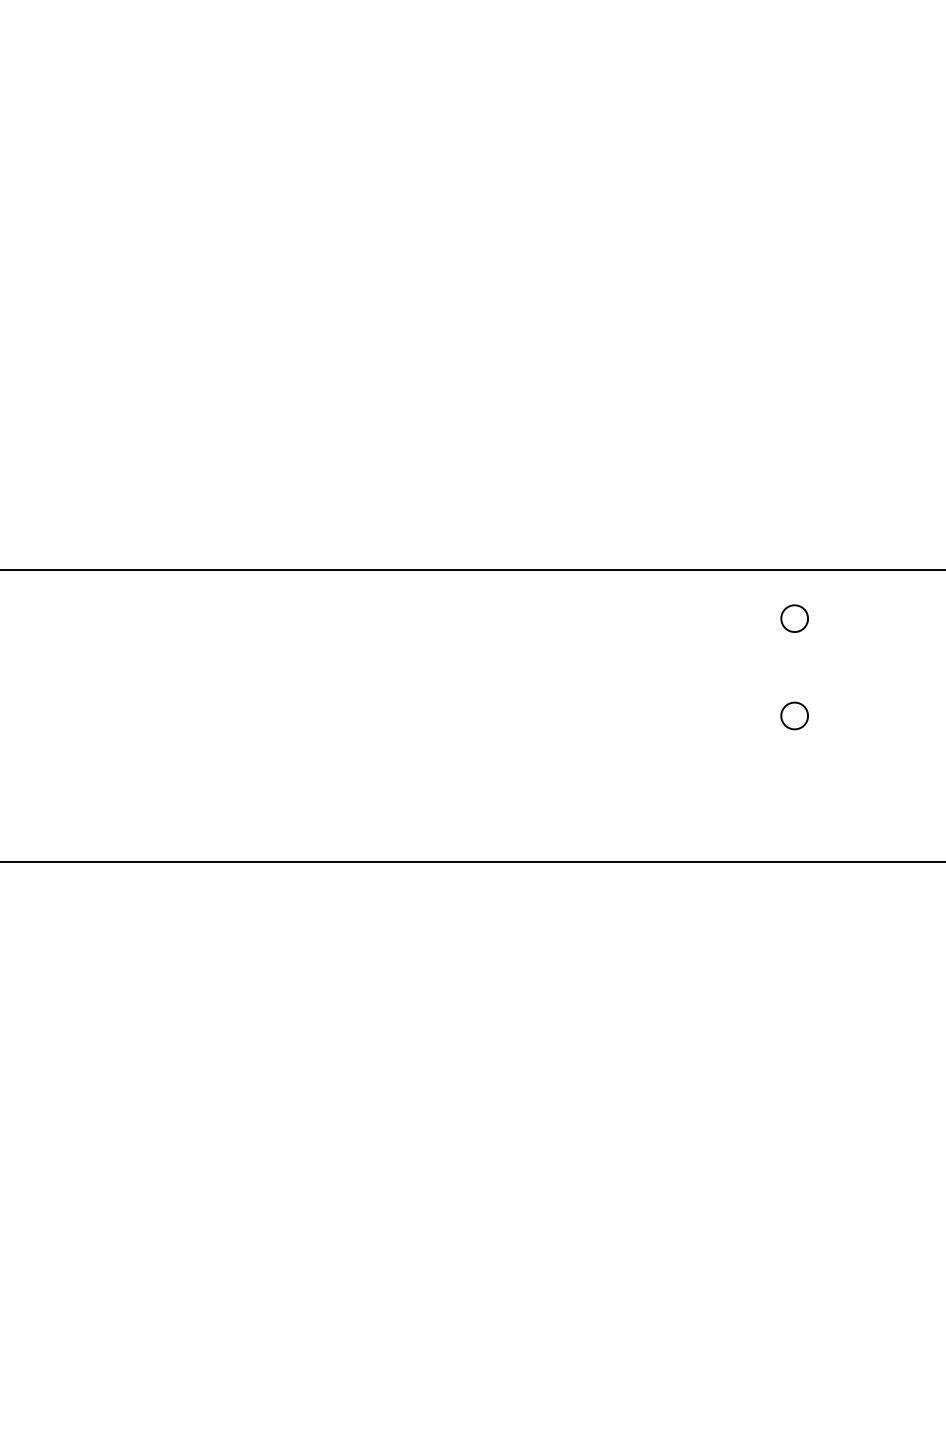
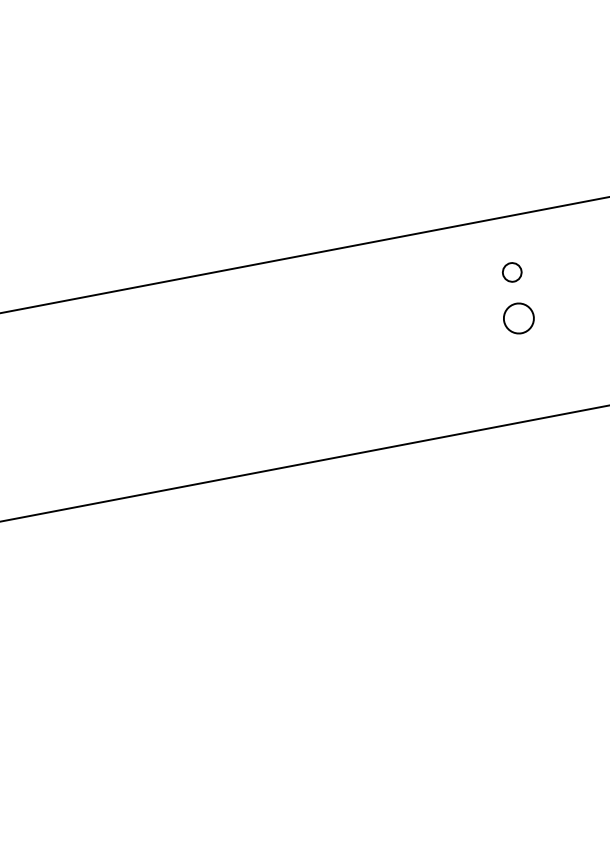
circle: (794, 618) -> (512, 272), moved
circle: (794, 715) -> (518, 318), size x1.6

